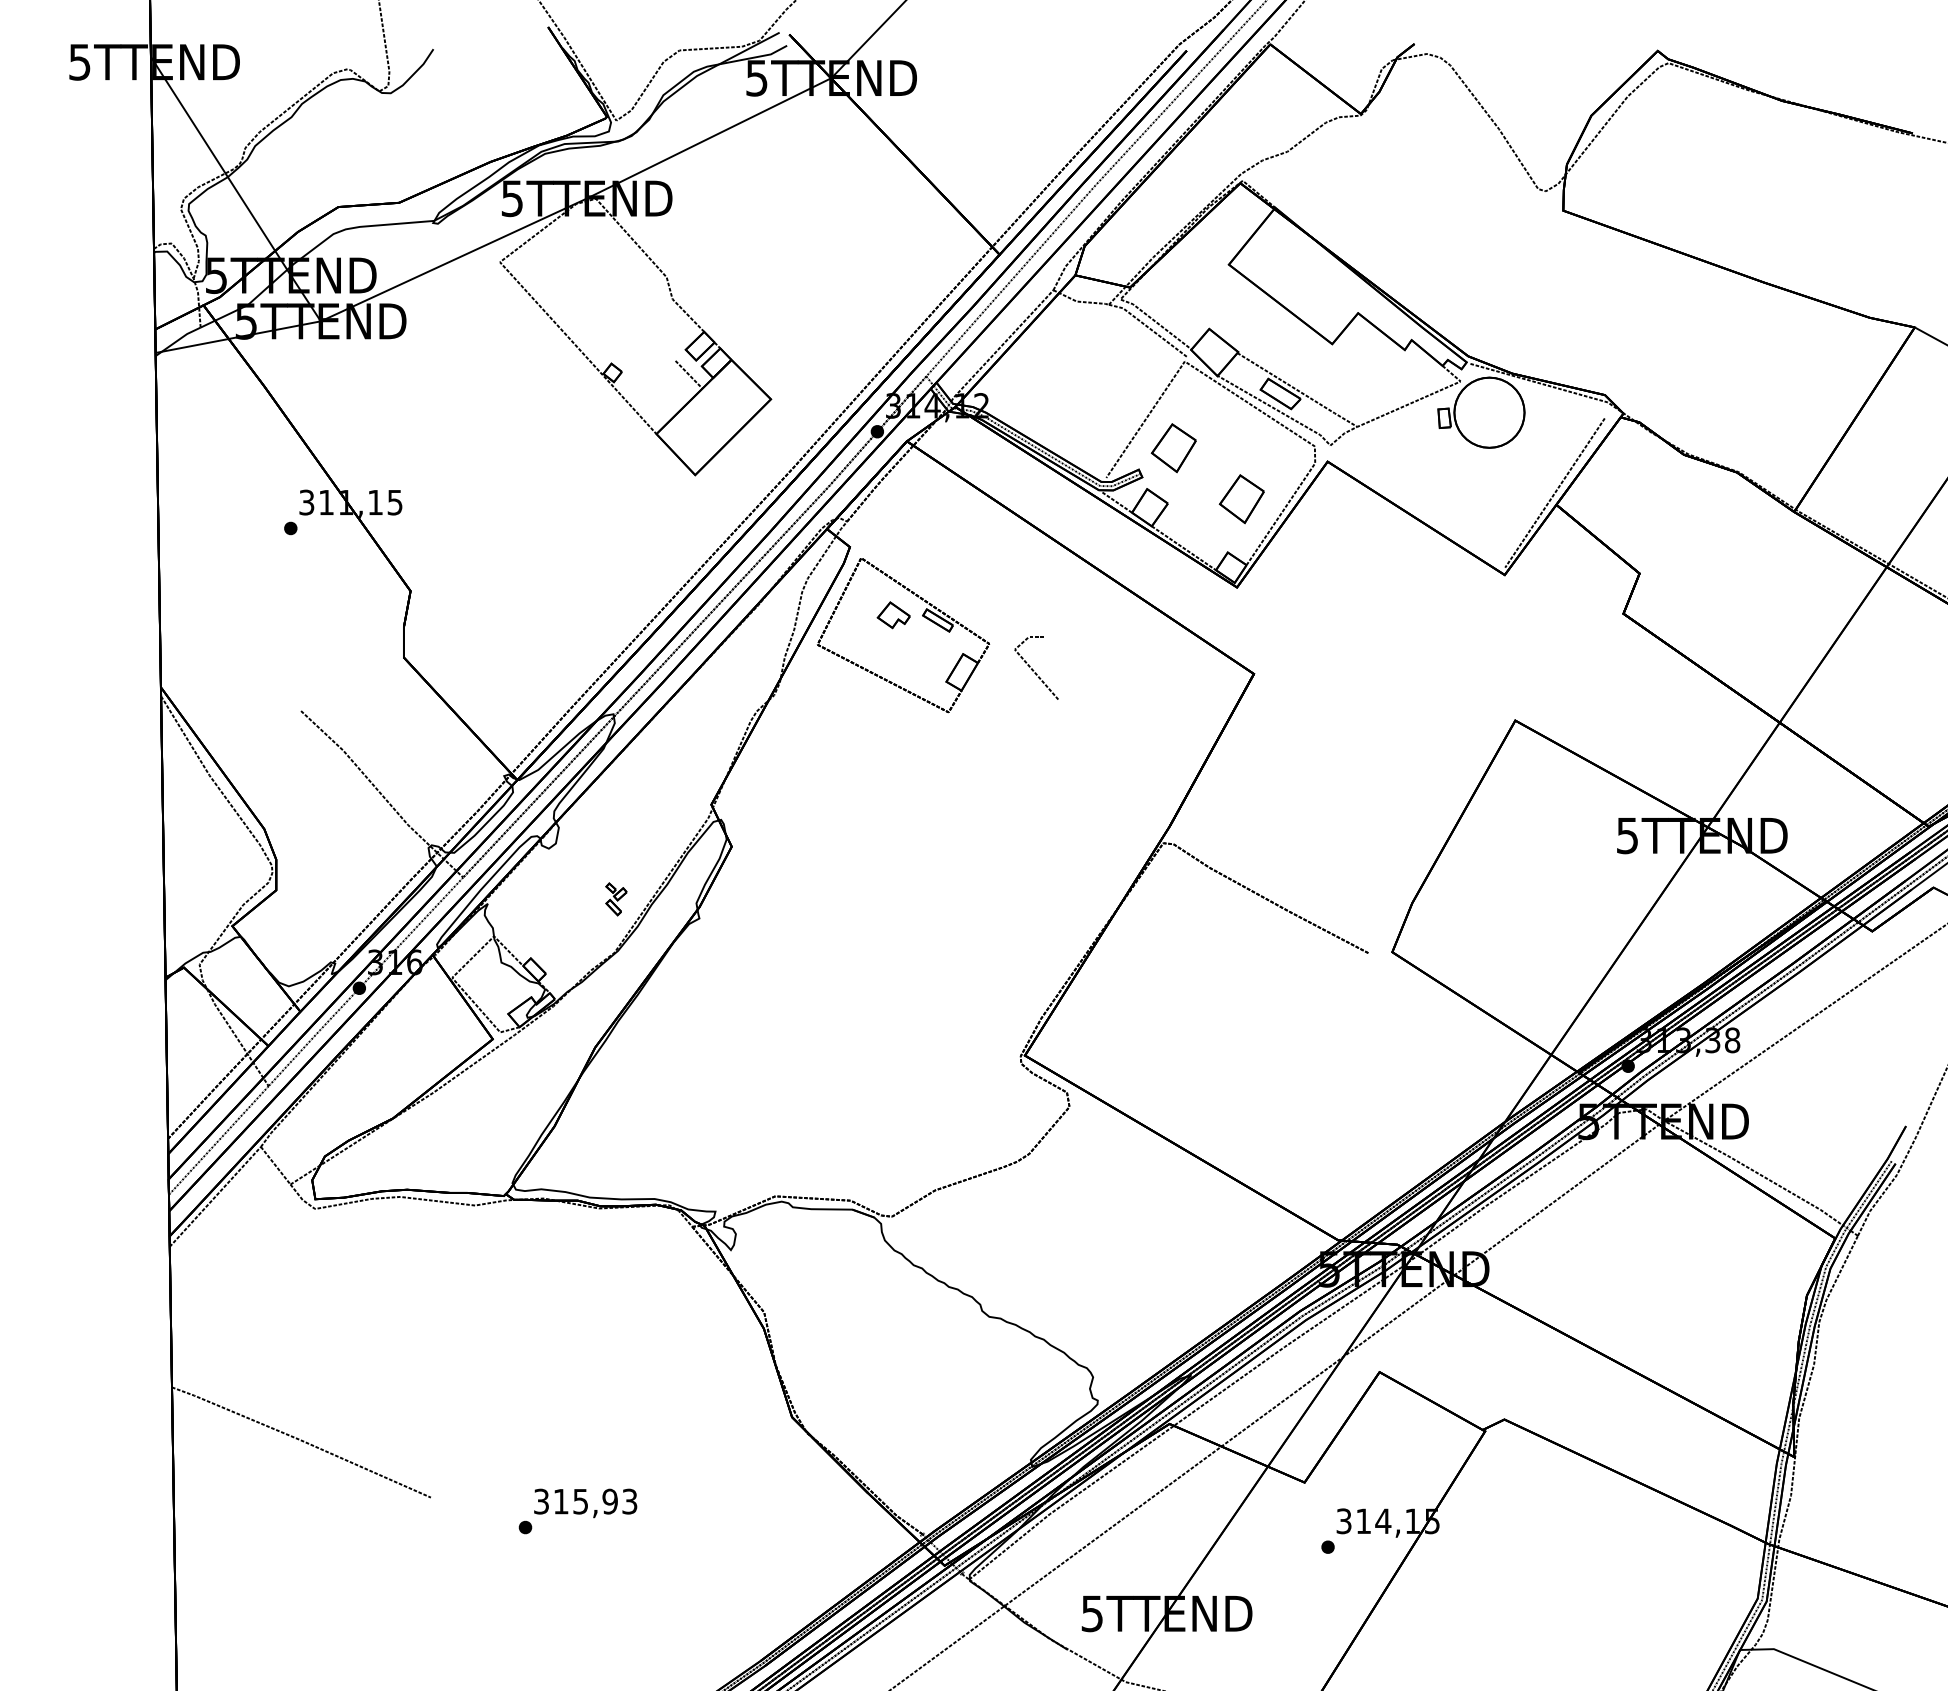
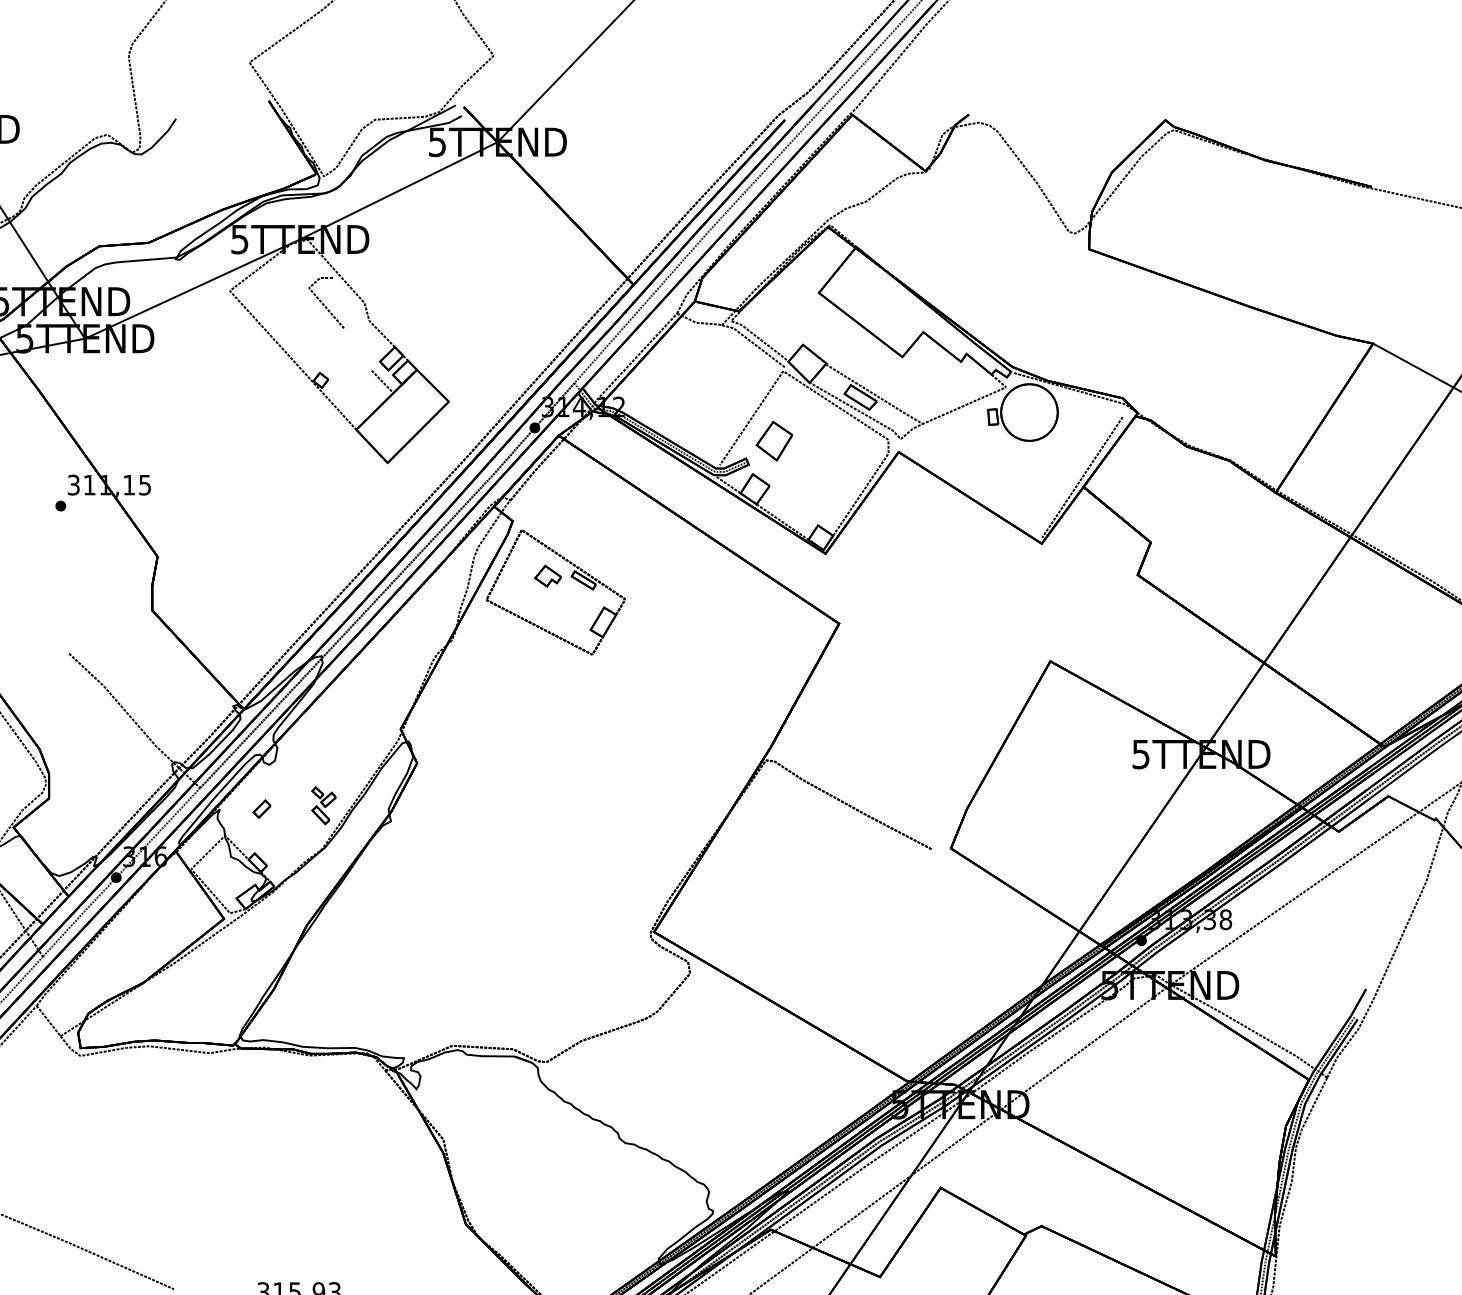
part: (1241, 499) -> (829, 482), removed
line: (1033, 669) -> (324, 304), moved
part: (616, 899) -> (324, 805), size x1.43
part: (539, 903) -> (261, 809), added

